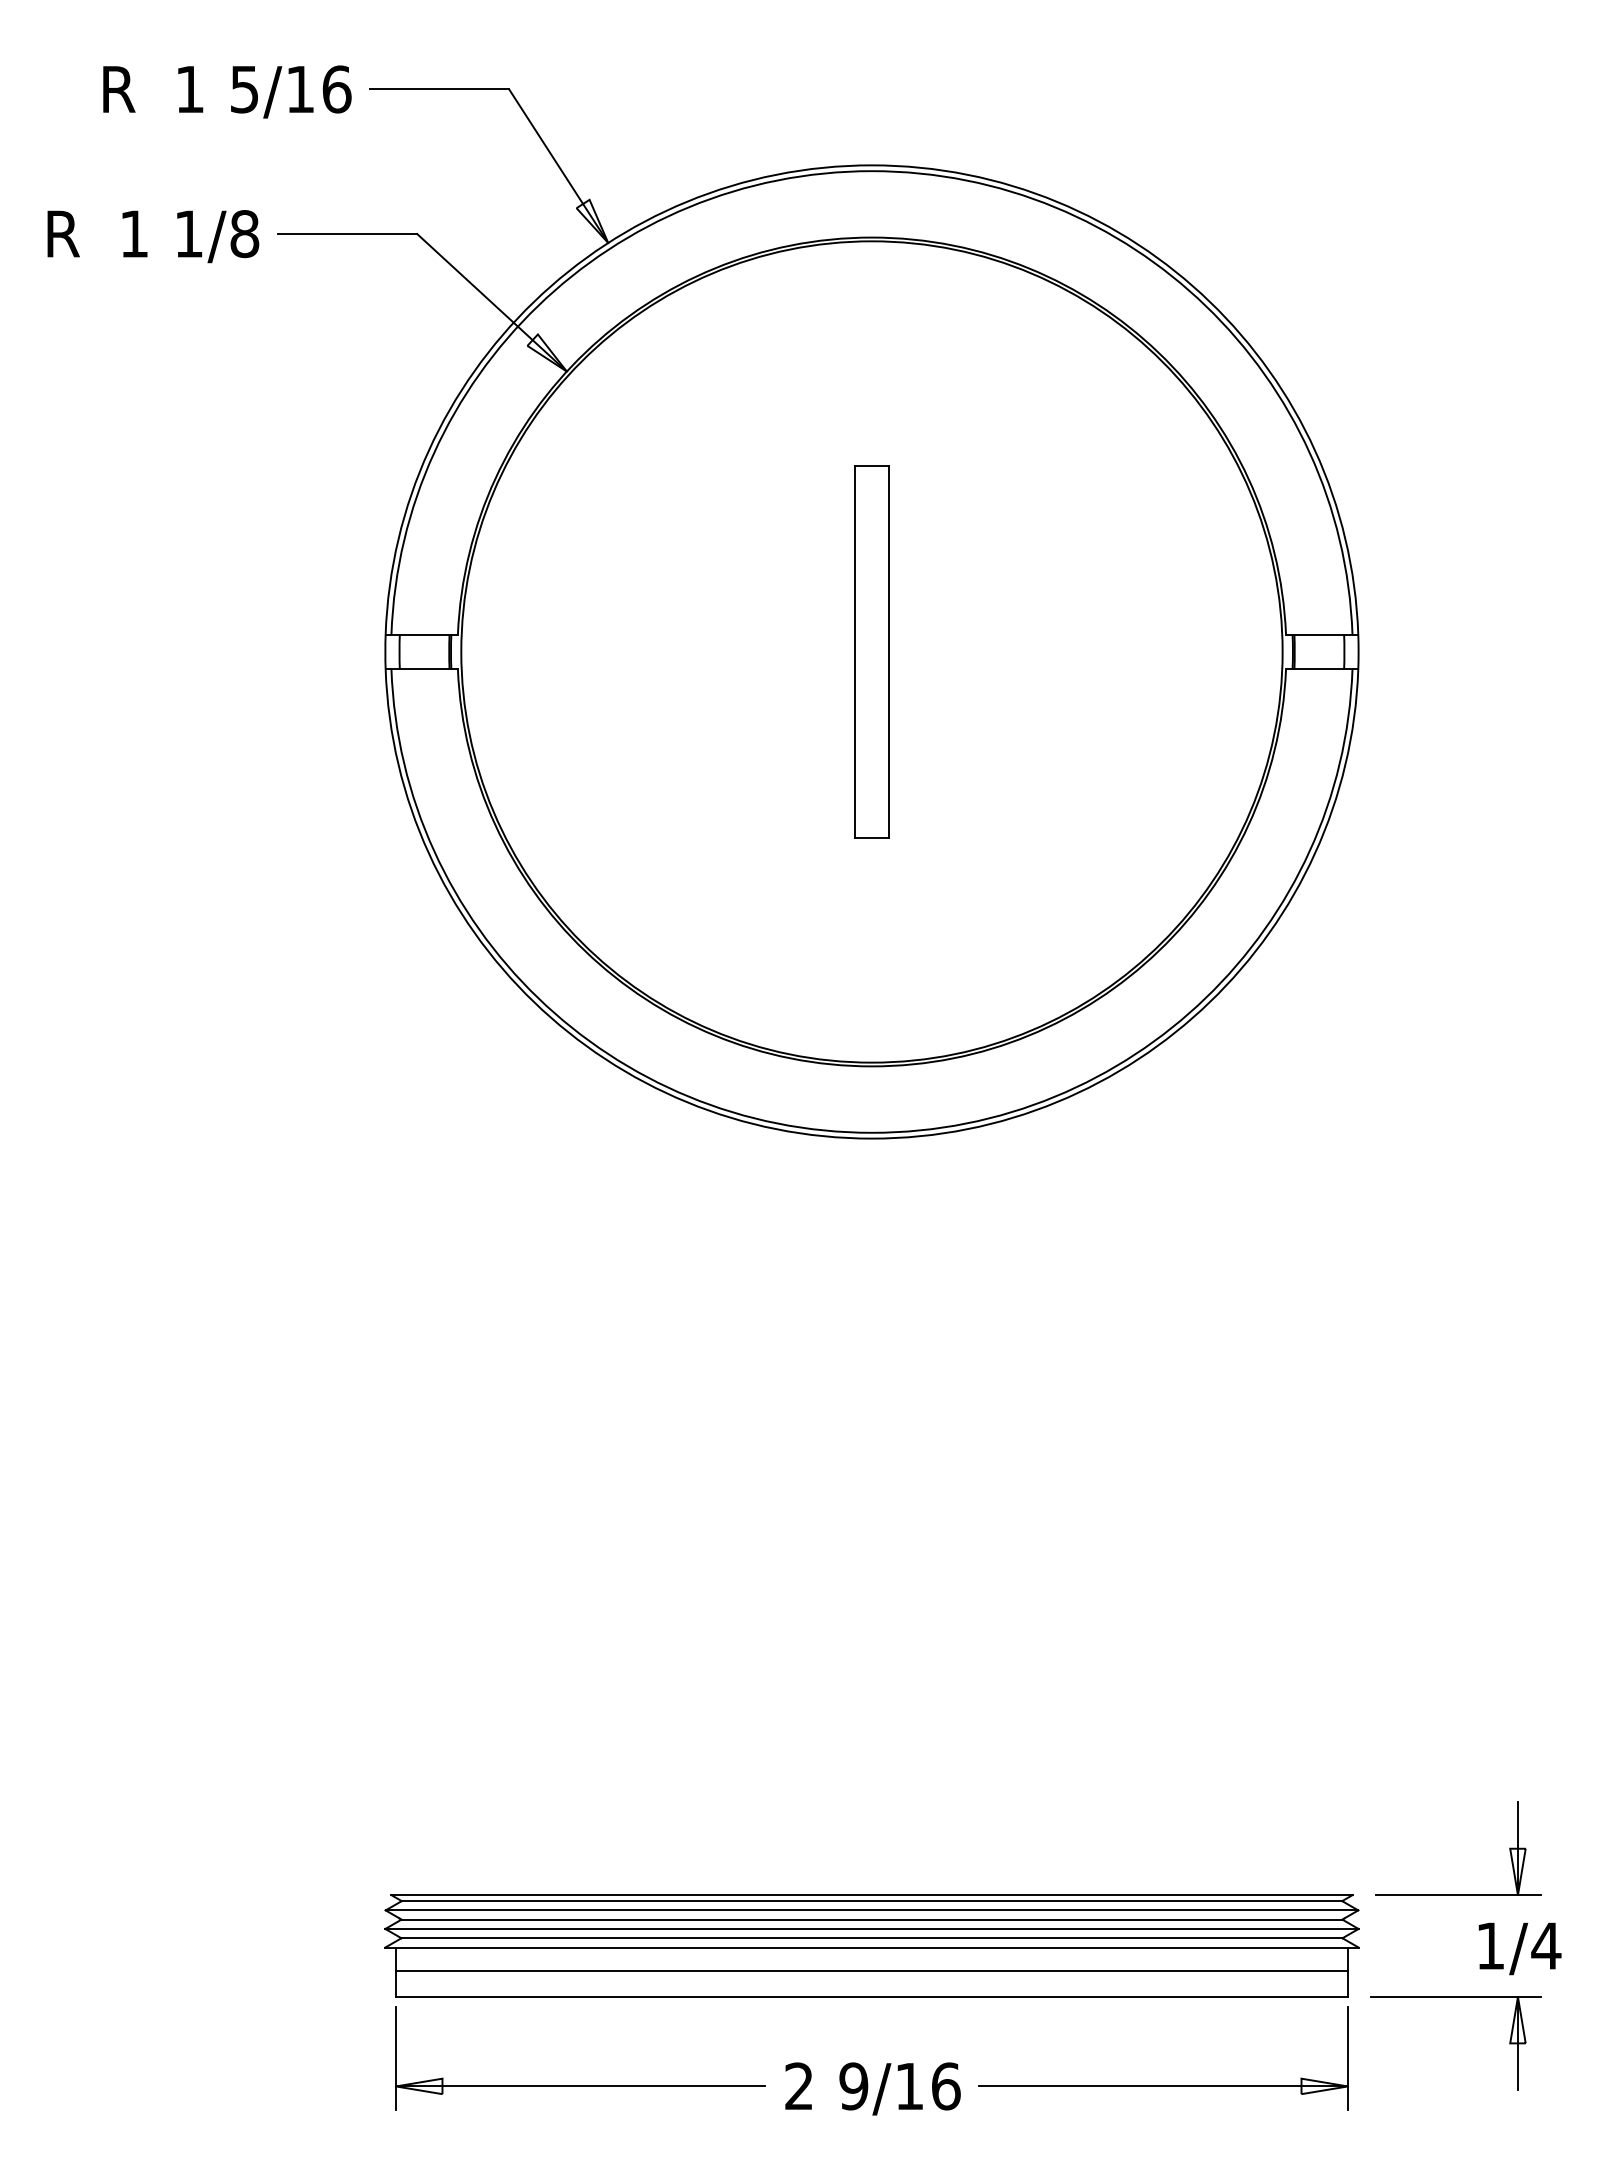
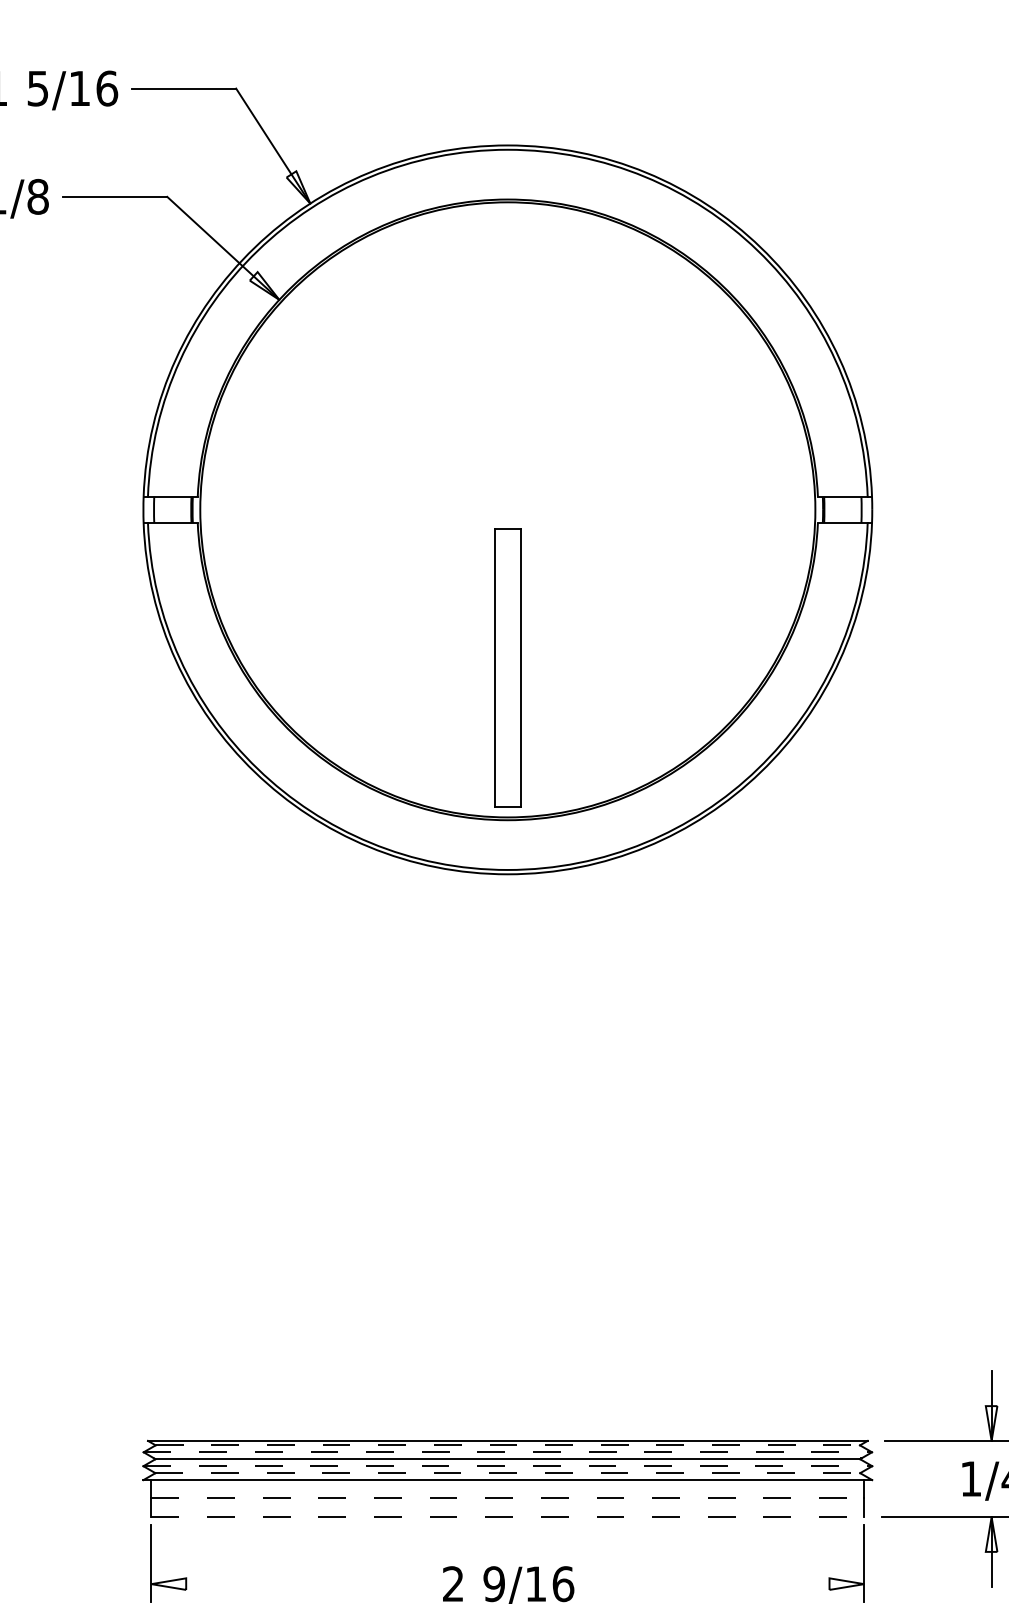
part: (871, 651) -> (507, 667), moved
line: (872, 1901) -> (508, 1445), solid -> dashed
line: (872, 1910) -> (508, 1452), solid -> dashed
line: (871, 1928) -> (507, 1465), solid -> dashed
line: (871, 1938) -> (507, 1473), solid -> dashed
line: (871, 1970) -> (507, 1497), solid -> dashed
line: (871, 1996) -> (507, 1516), solid -> dashed
line: (580, 2086) -> (289, 1584), removed
line: (1163, 2086) -> (726, 1584), removed

